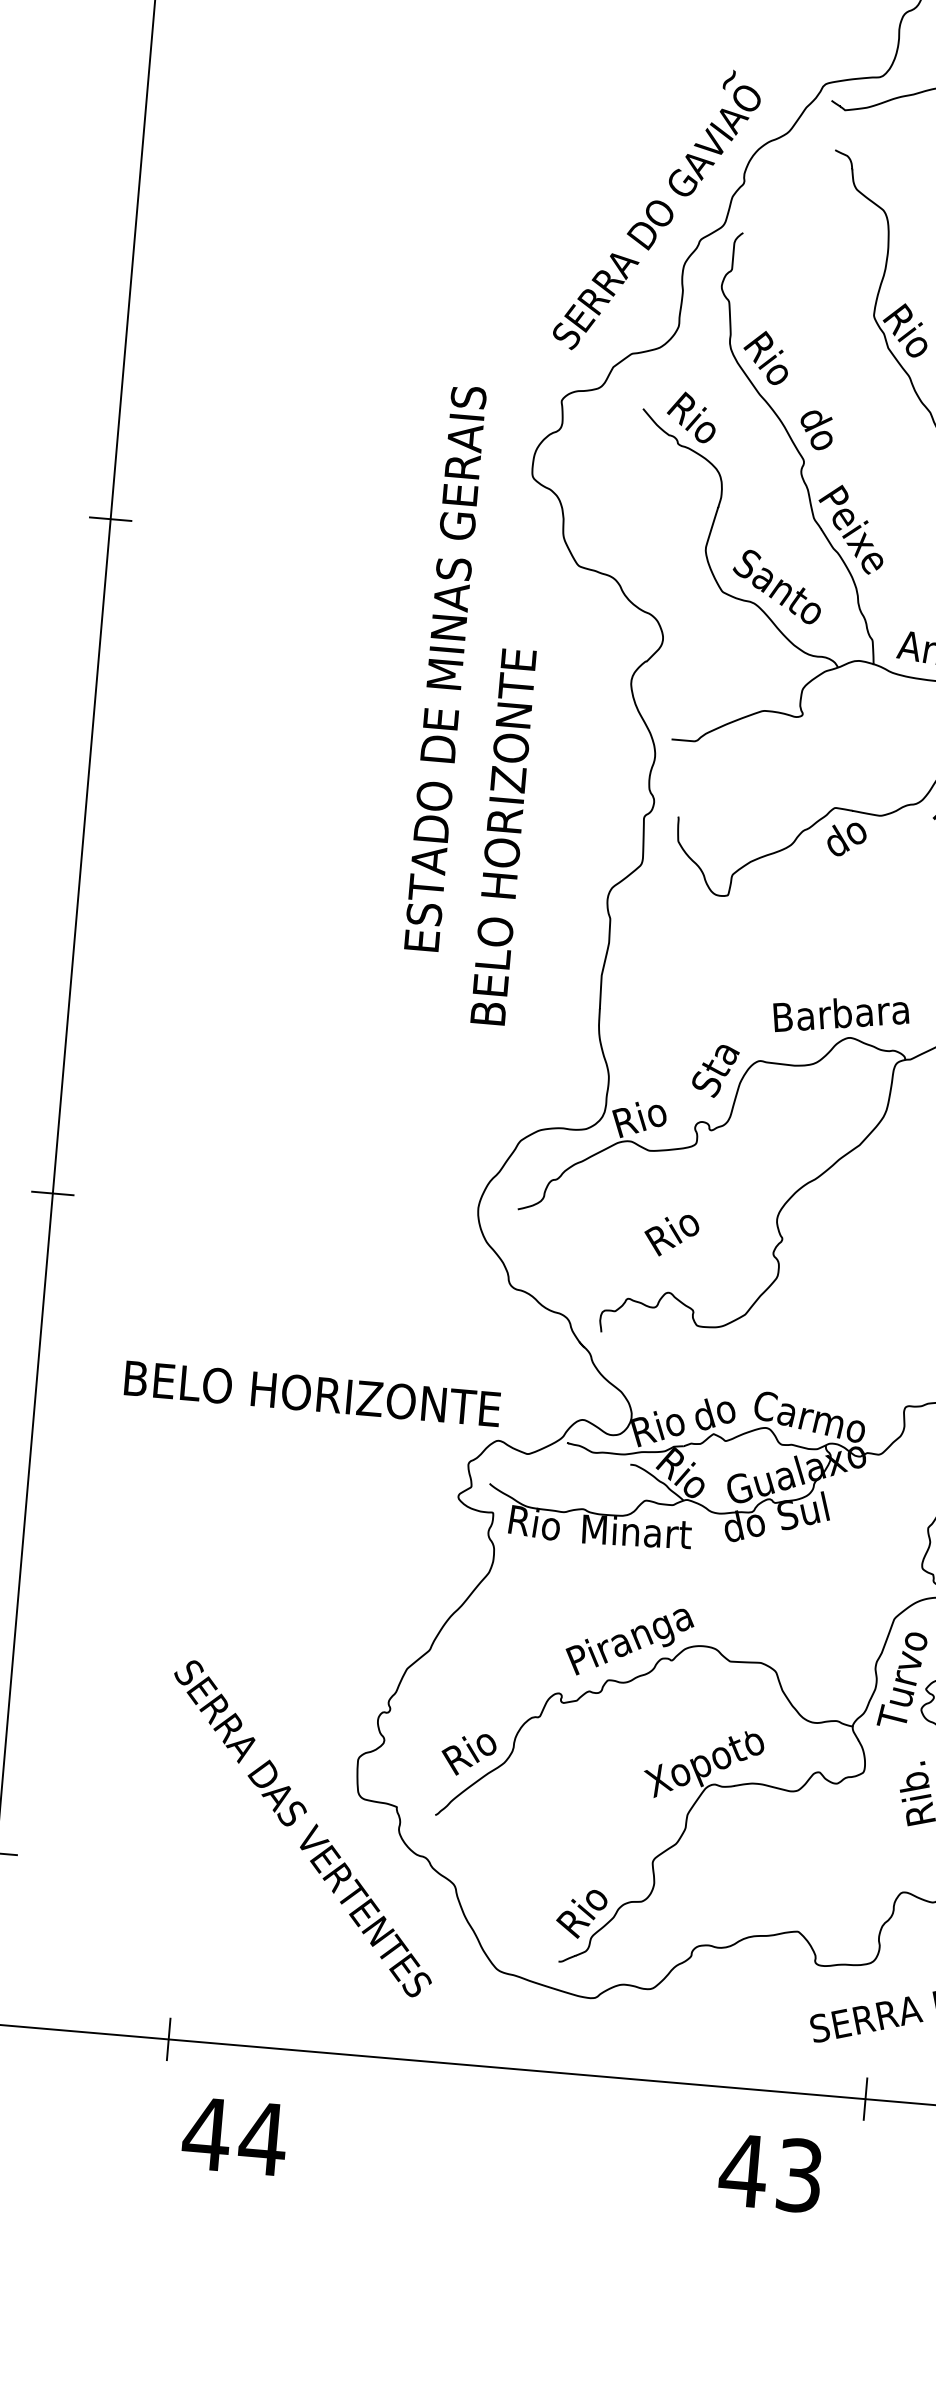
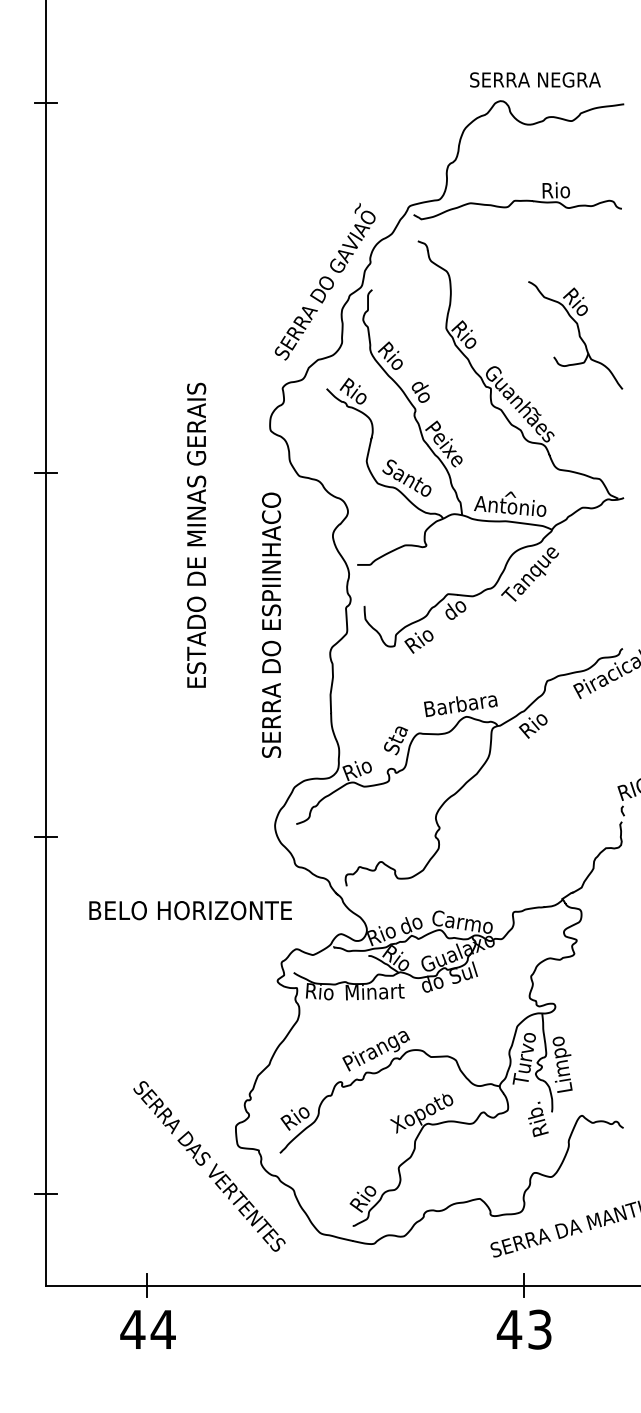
text: (445, 667) -> (196, 534), moved
text: (503, 836) -> (271, 624), BELO HORIZONTE -> SERRA DO ESPIINHACO
text: (670, 1234) -> (418, 641), moved
text: (312, 1393) -> (190, 910), moved
text: (233, 2136) -> (147, 1329), moved
text: (769, 2172) -> (523, 1329), moved

